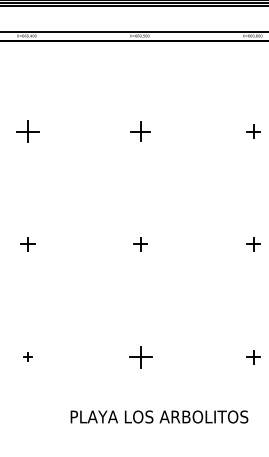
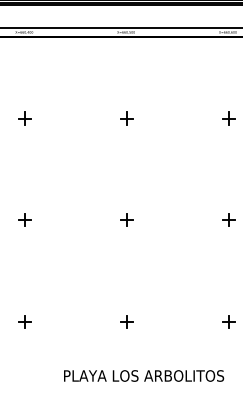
part: (26, 131) -> (24, 118), size x0.62
part: (140, 131) -> (126, 118), size x0.71
part: (26, 356) -> (24, 321), size x1.67
part: (140, 356) -> (126, 321), size x0.62

